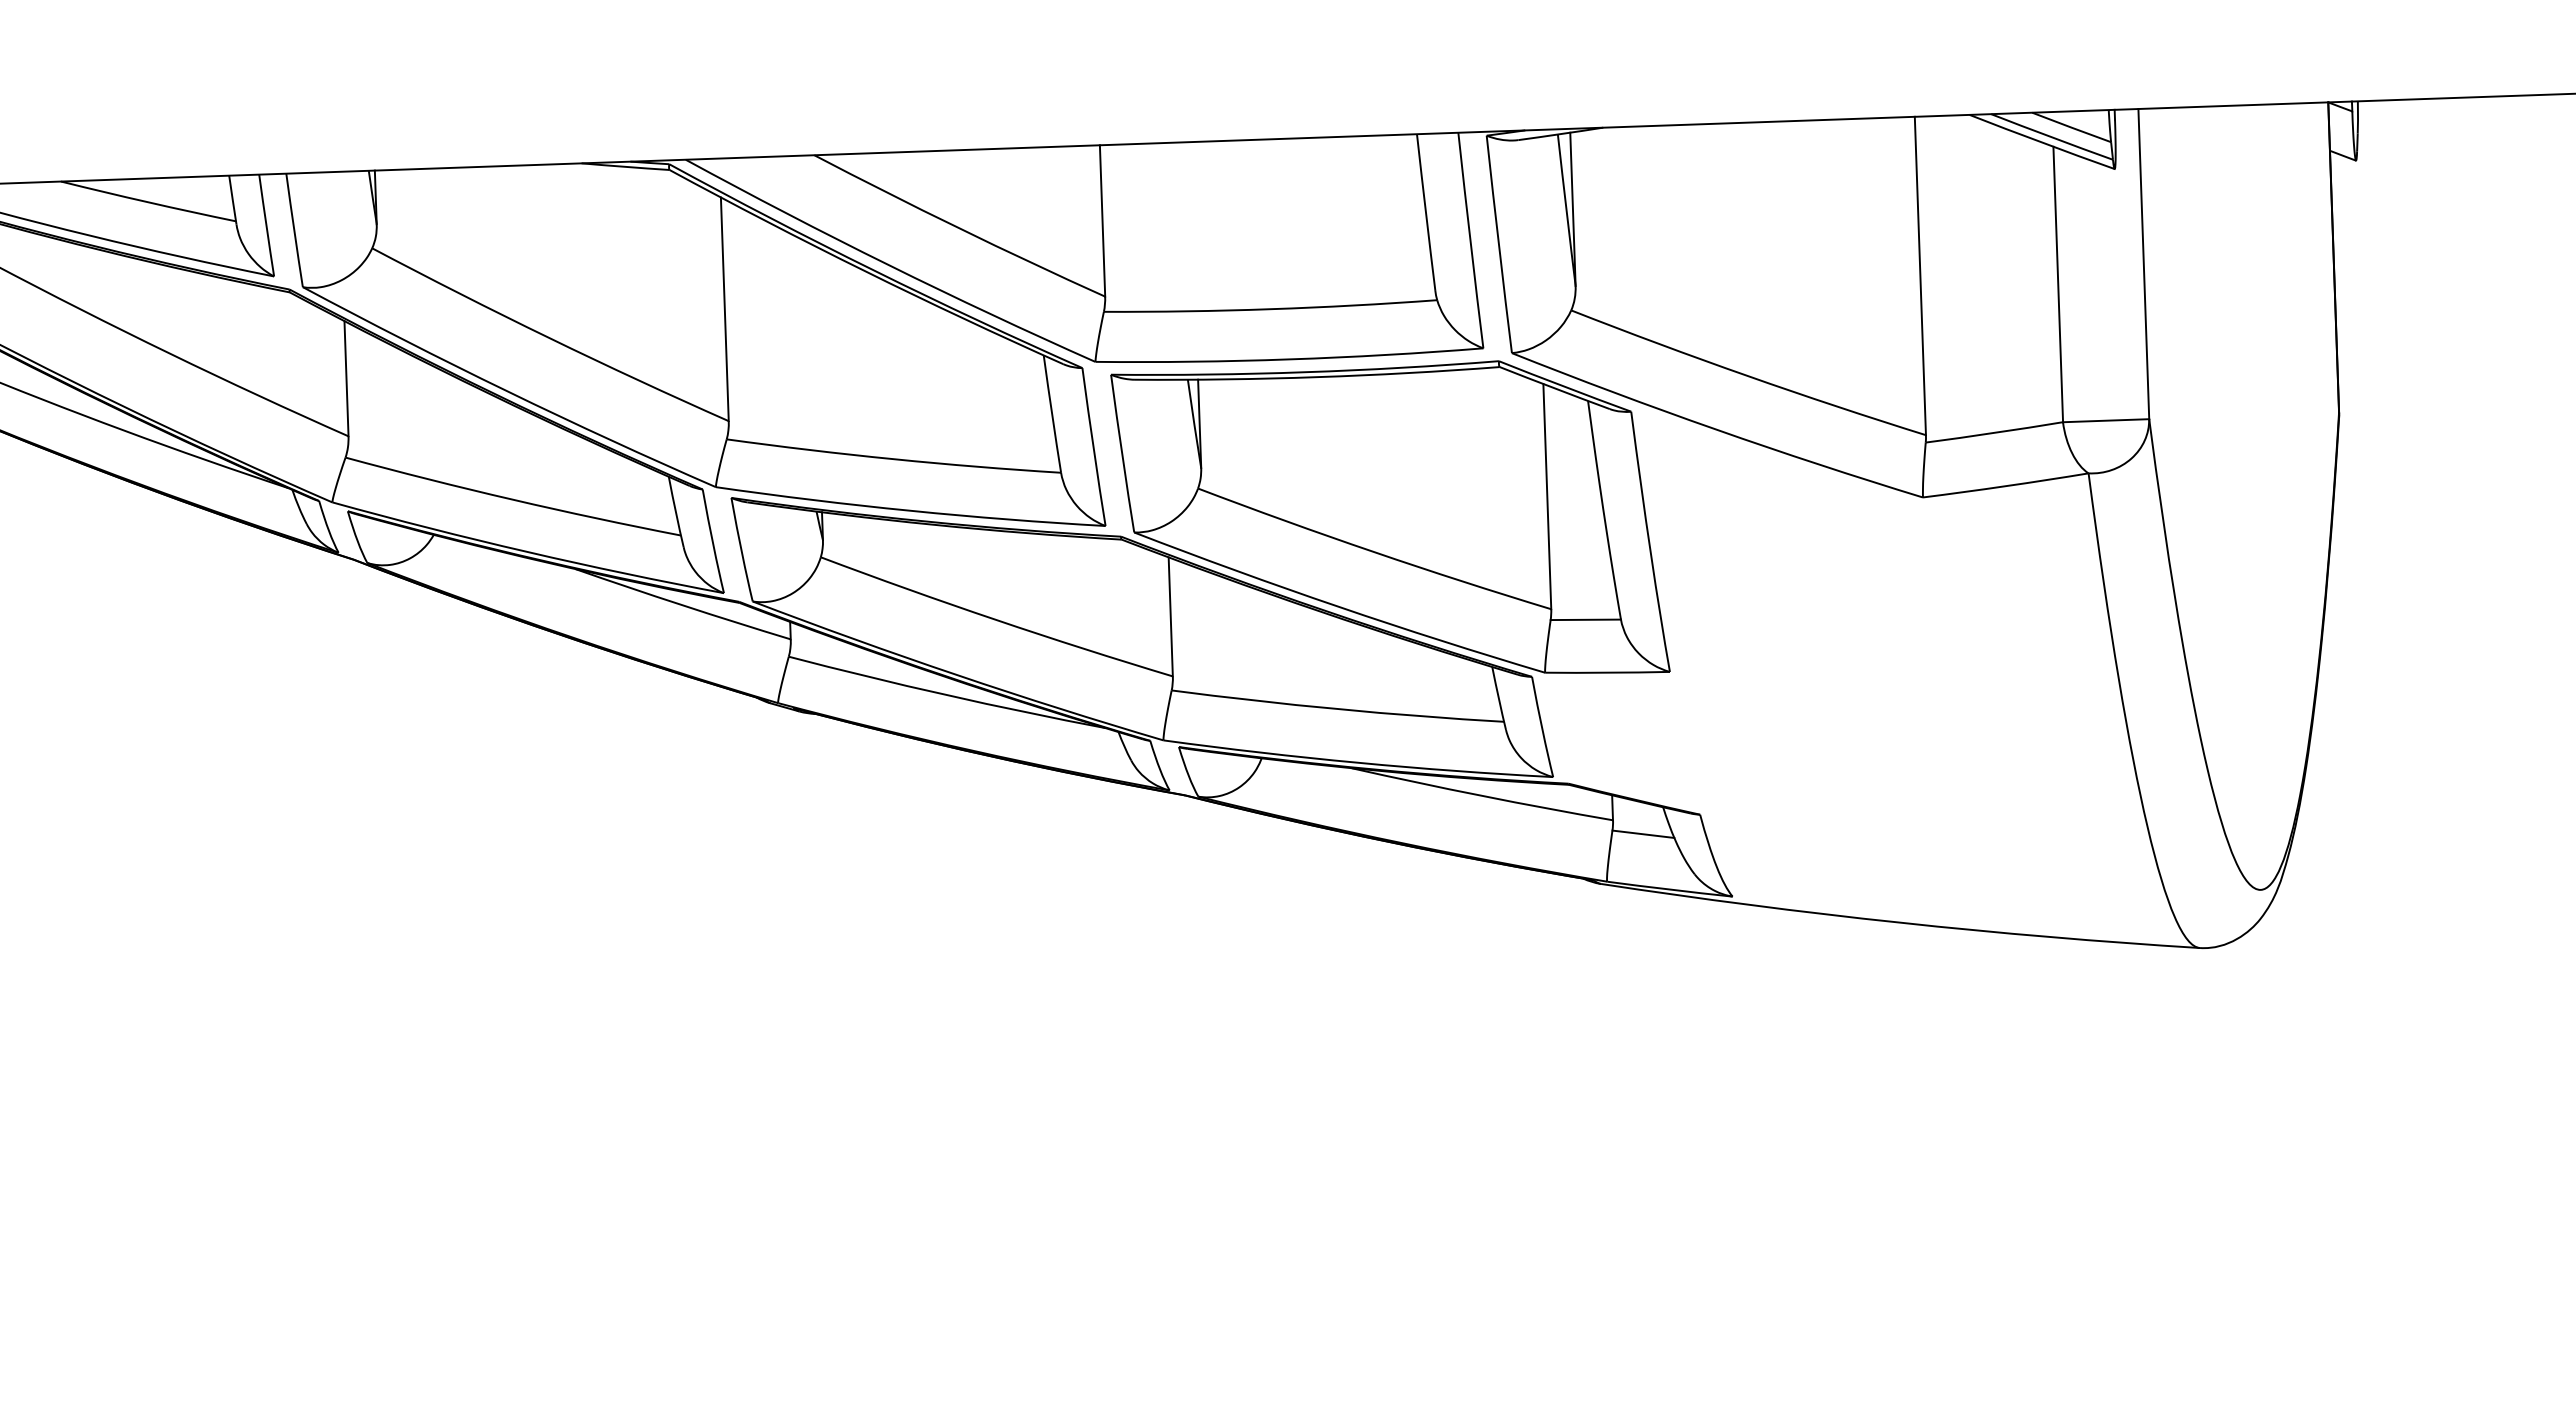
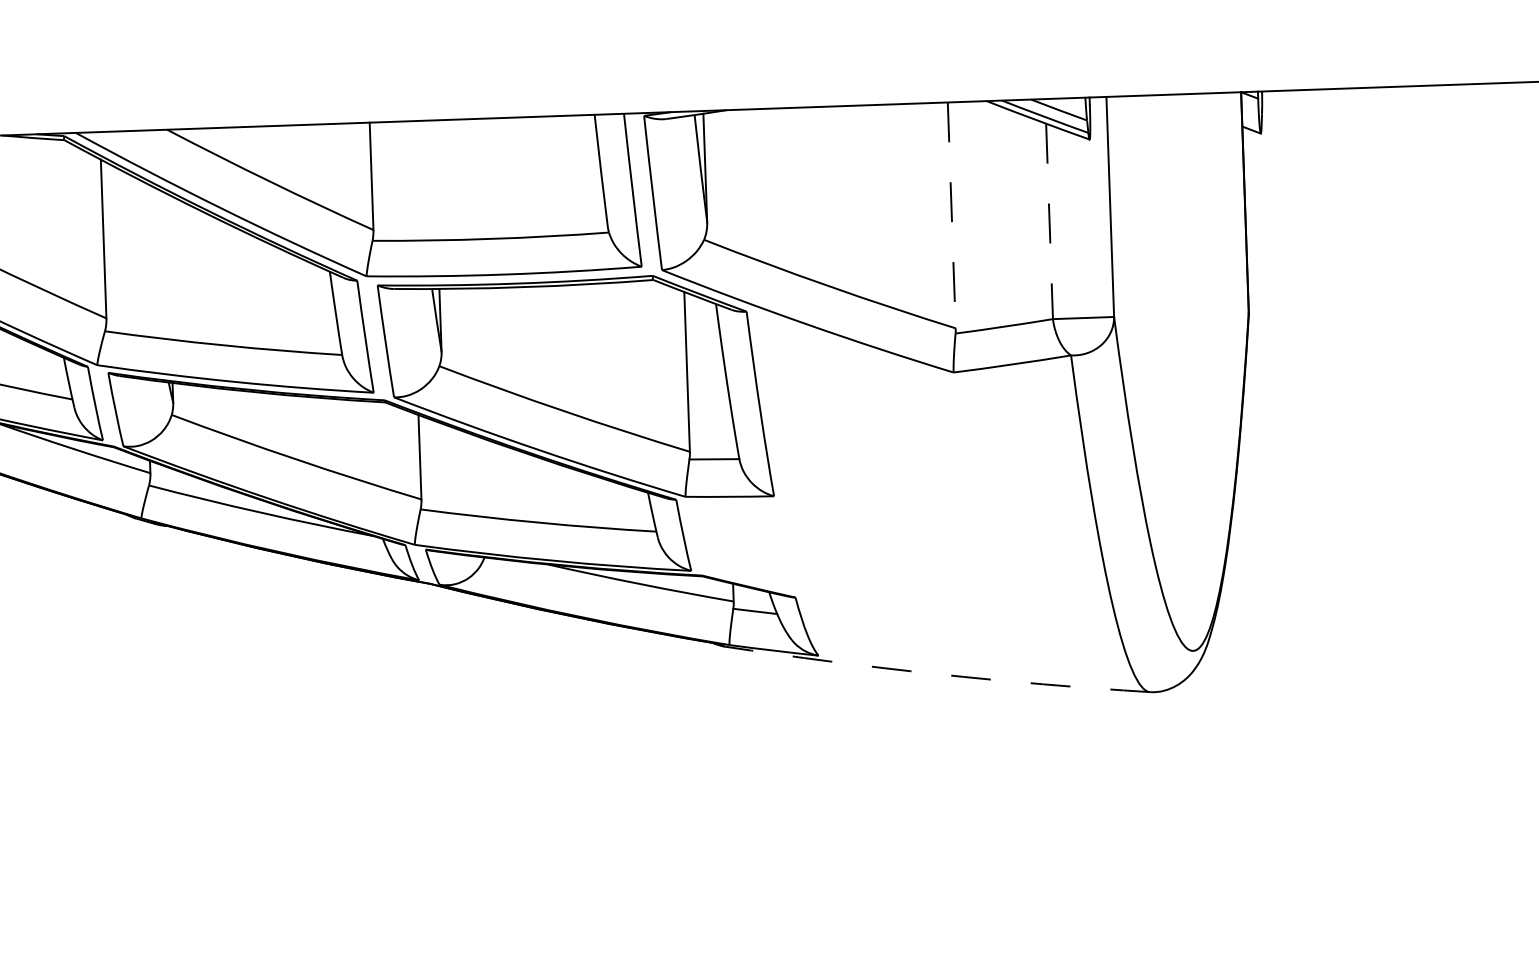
line: (1920, 276) -> (951, 215), solid -> dashed
line: (2058, 284) -> (1049, 221), solid -> dashed
arc: (1899, 922) -> (936, 674), solid -> dashed

